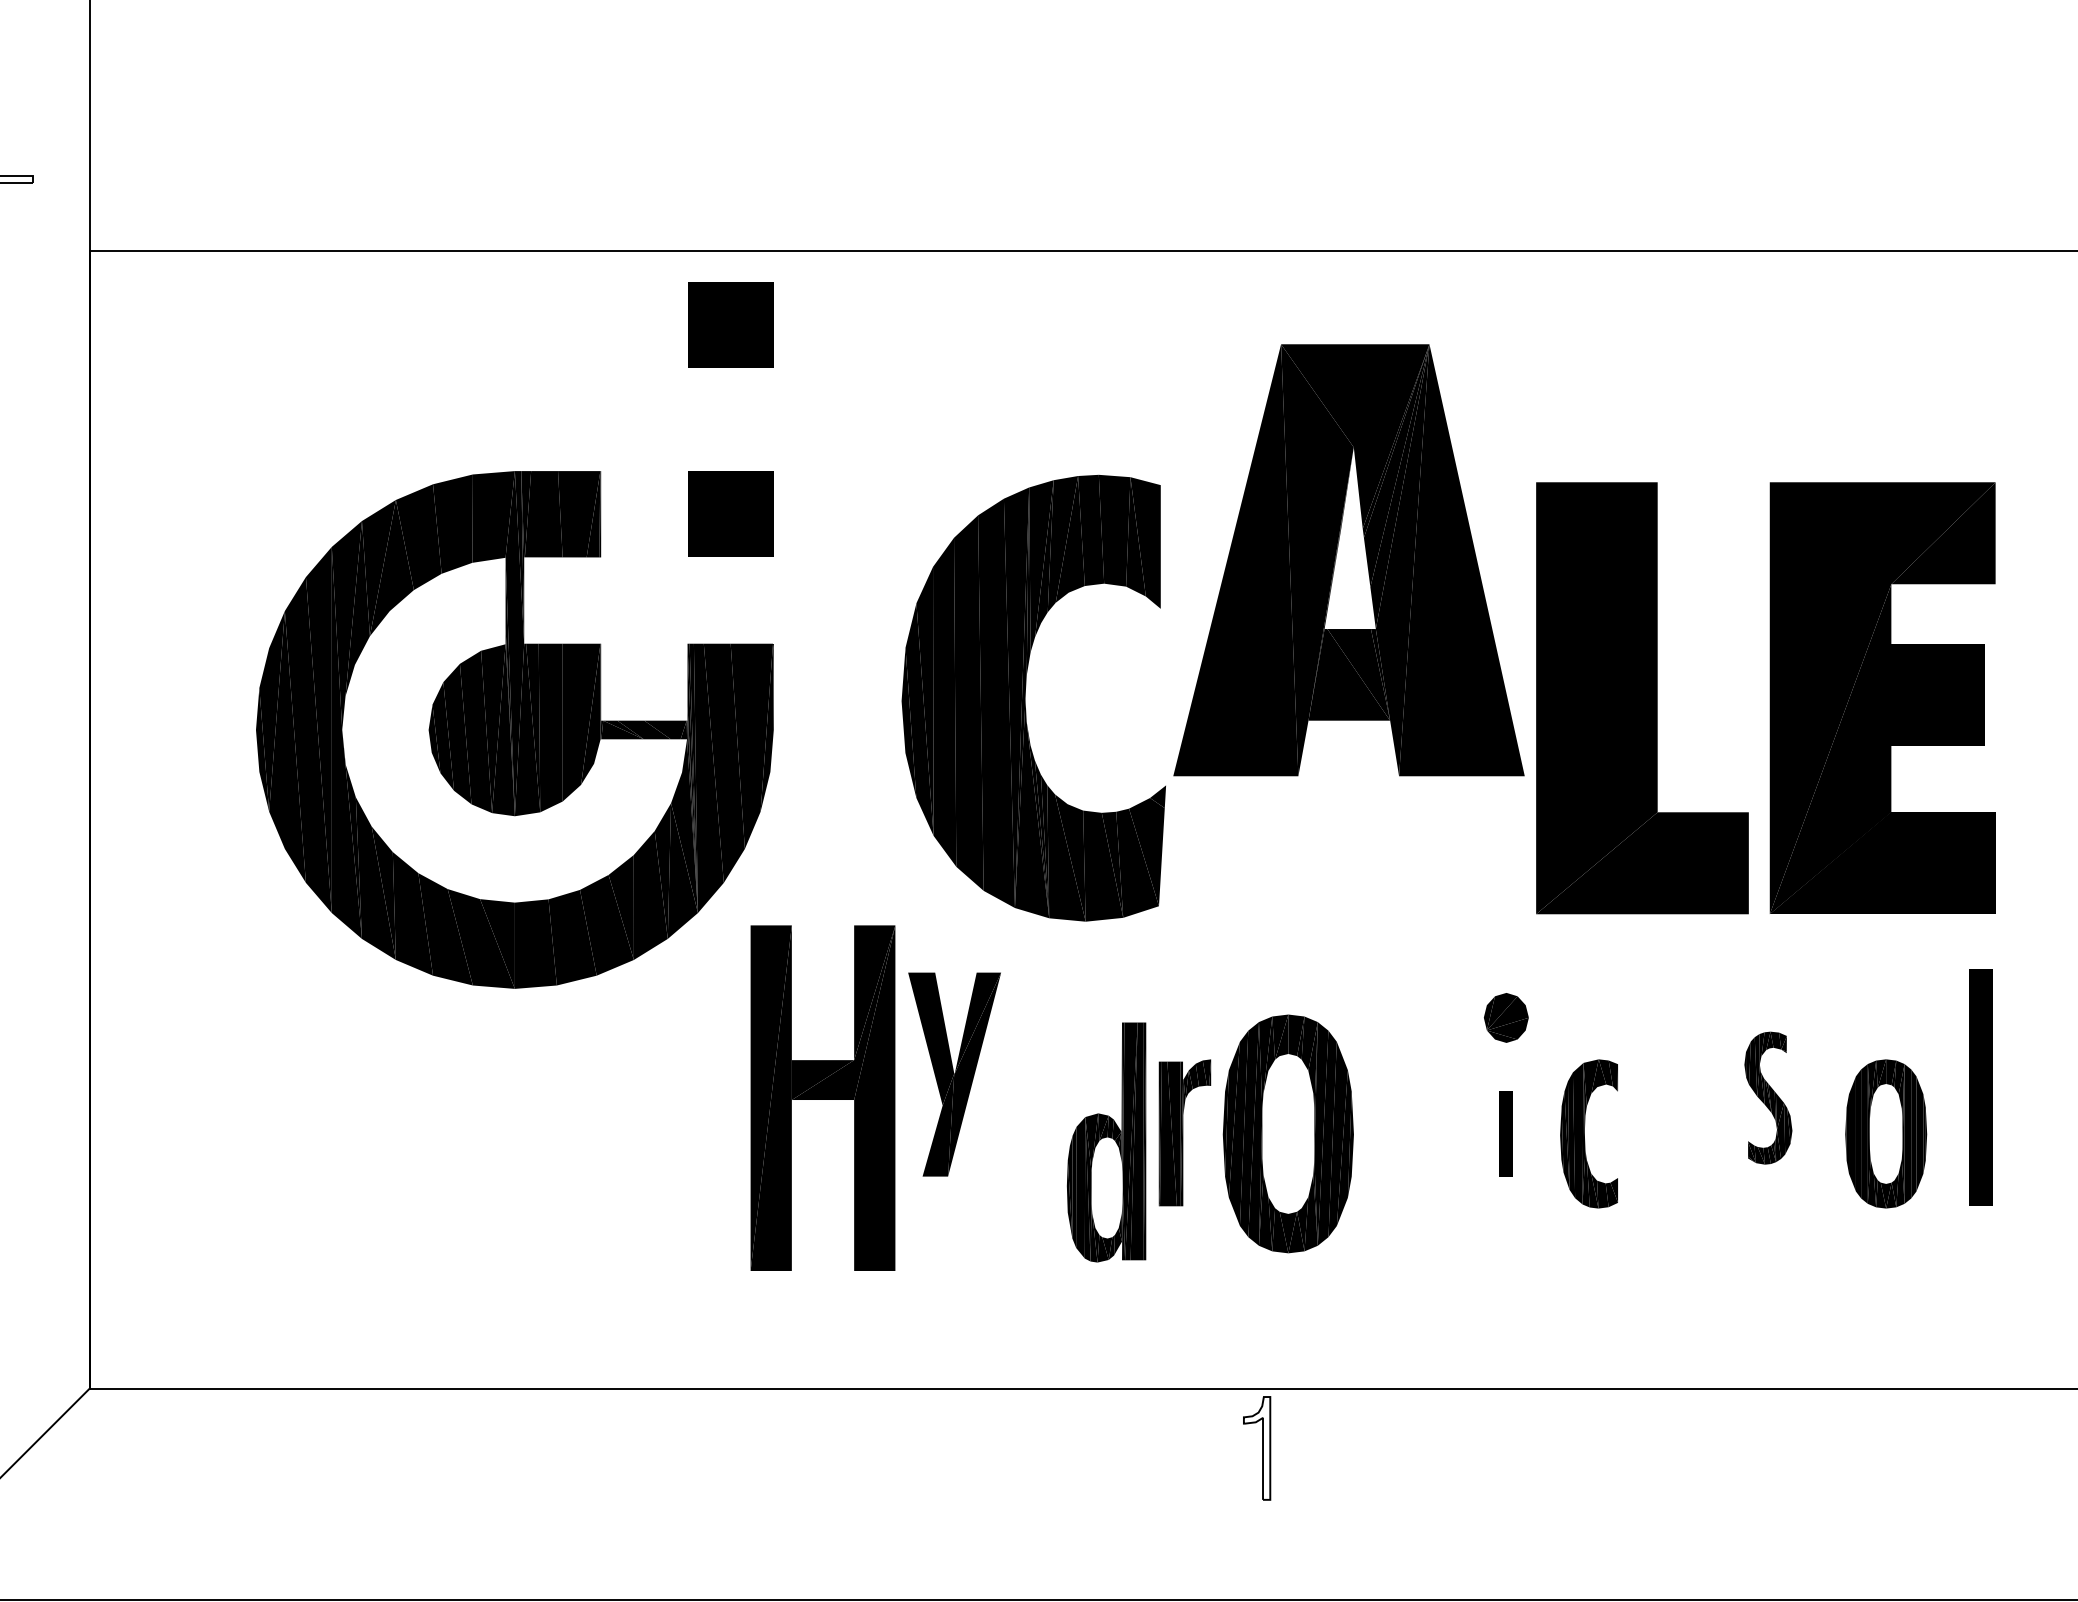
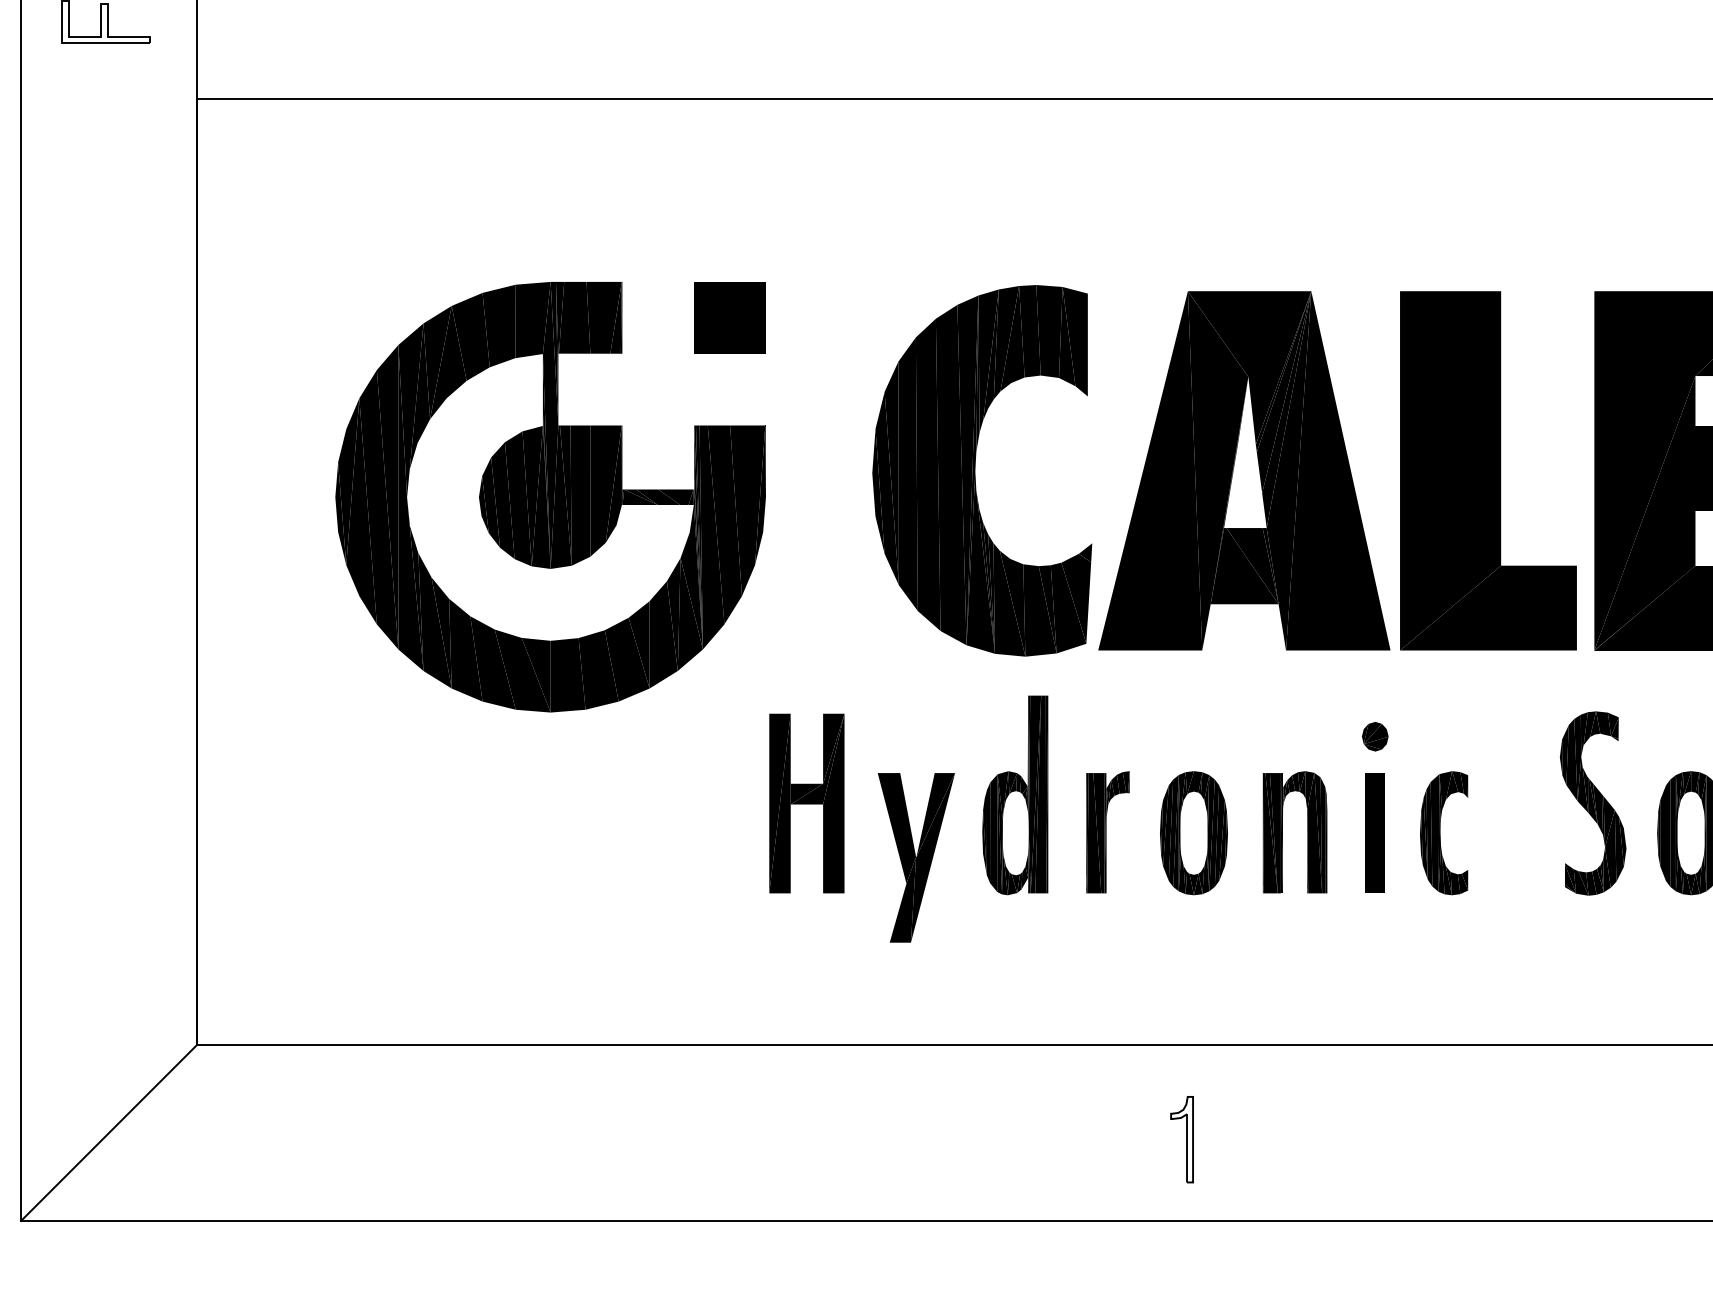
part: (730, 324) -> (729, 159), removed
part: (1348, 560) -> (1243, 471), moved
part: (1506, 1017) -> (1375, 736), size x0.71
part: (954, 1074) -> (916, 857), moved
part: (1768, 1097) -> (1593, 802), size x1.67
part: (822, 1098) -> (806, 803), size x0.62
part: (1395, 1132) -> (1283, 832), added
part: (1288, 1133) -> (1194, 832), size x0.62
part: (1505, 1133) -> (1374, 832), size x1.67
part: (1106, 1142) -> (1015, 795), moved
part: (1257, 1448) -> (1182, 1139), moved

